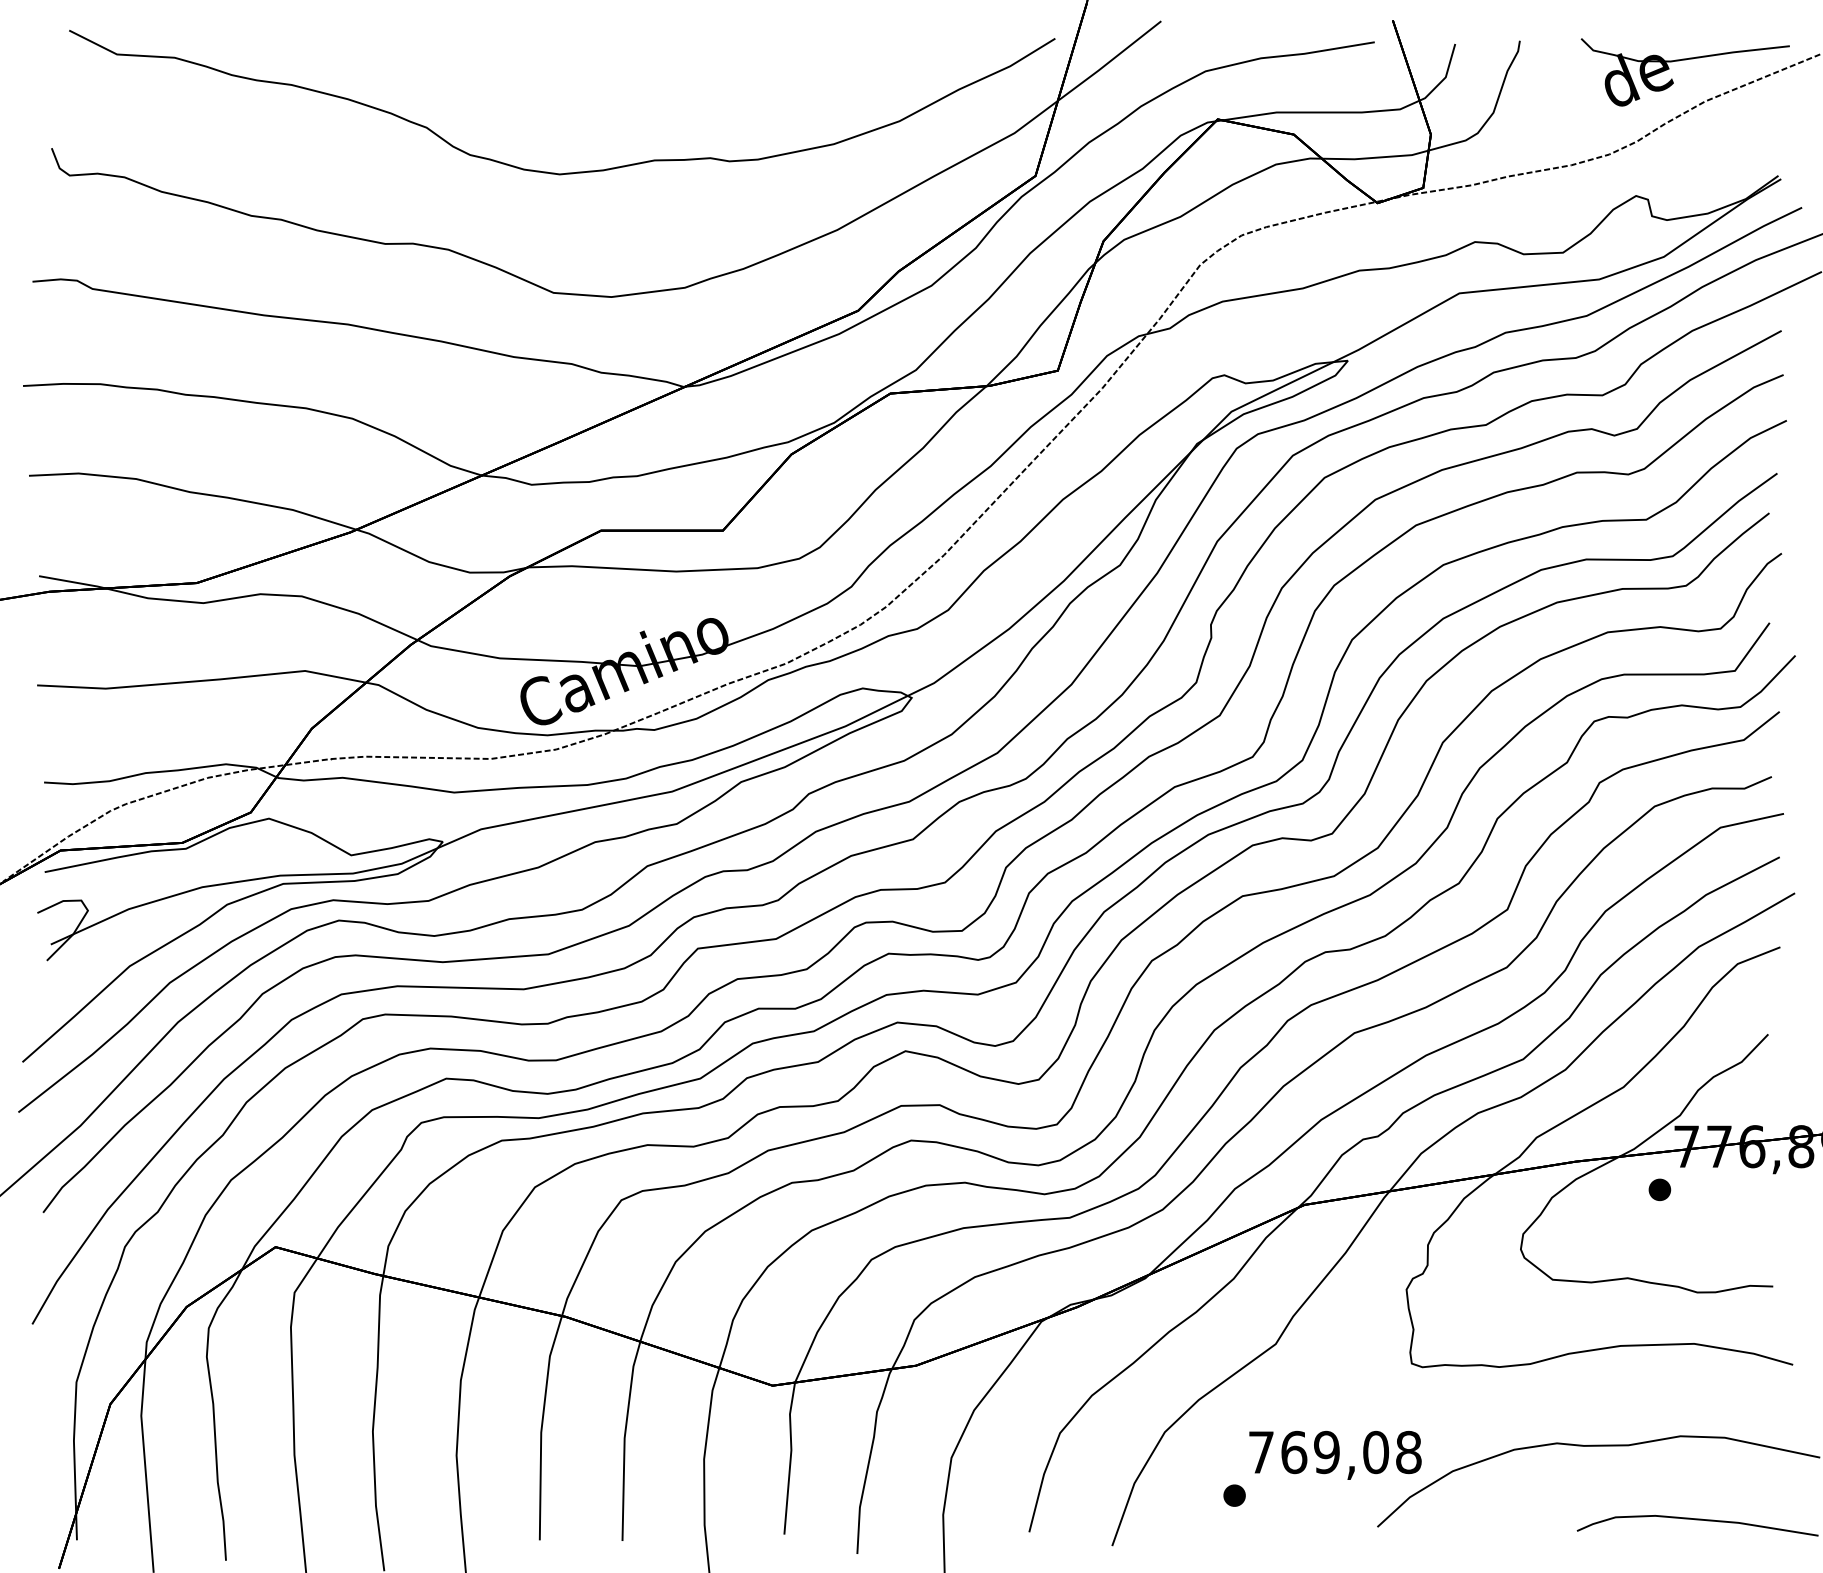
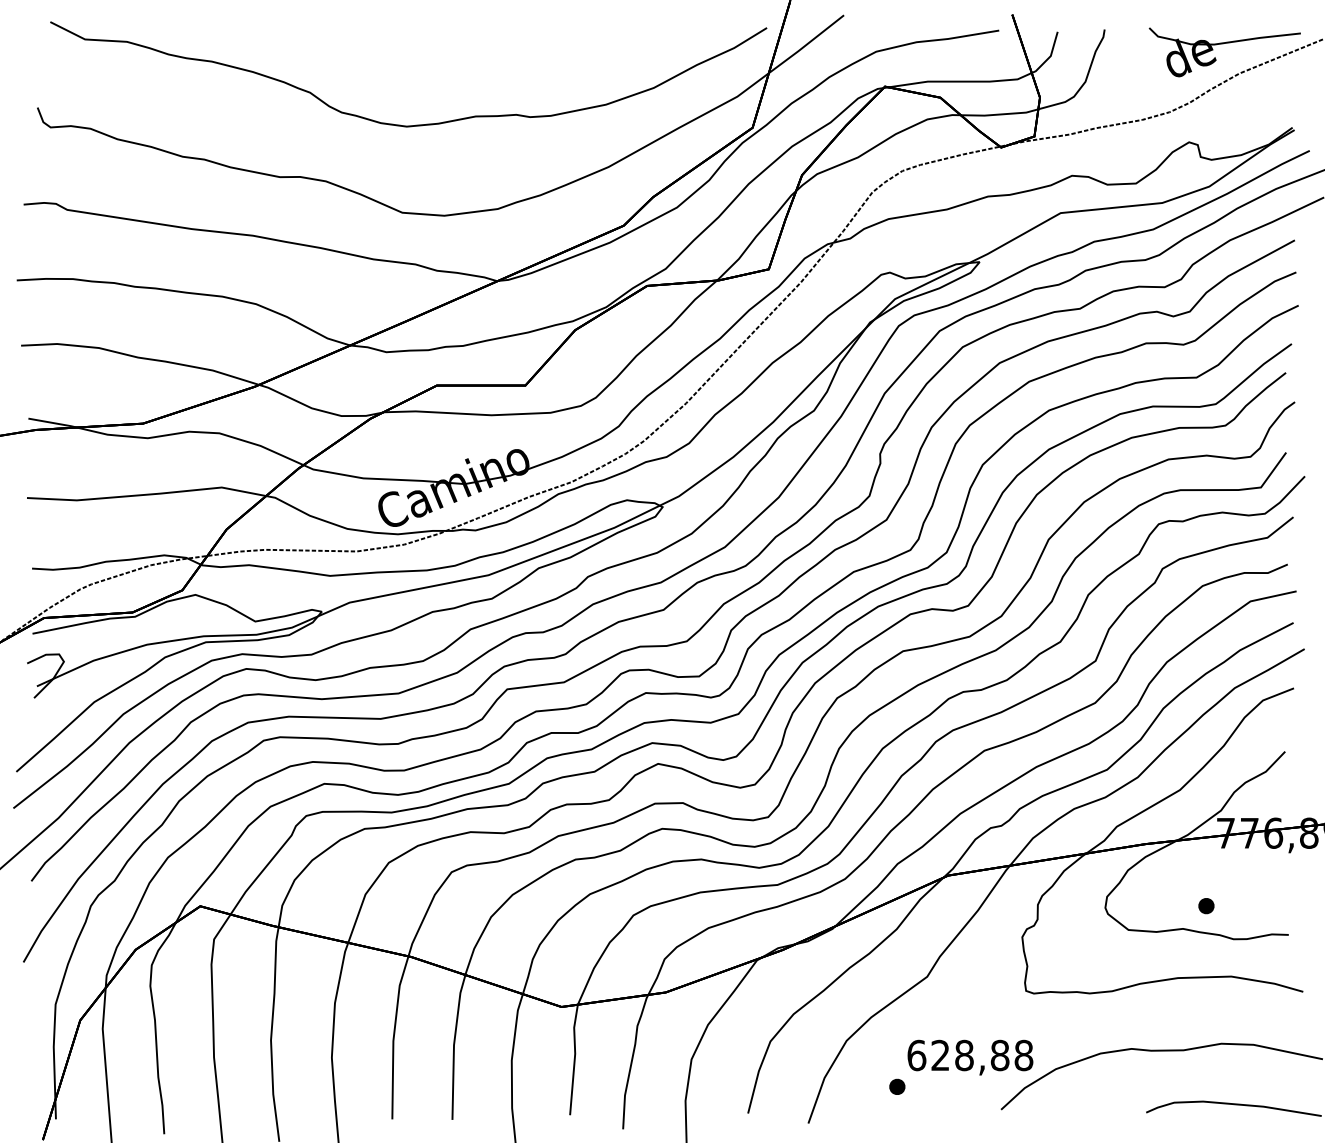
part: (1659, 1189) -> (1206, 905), moved
text: (1318, 1452) -> (958, 1055), 769,08 -> 628,88

